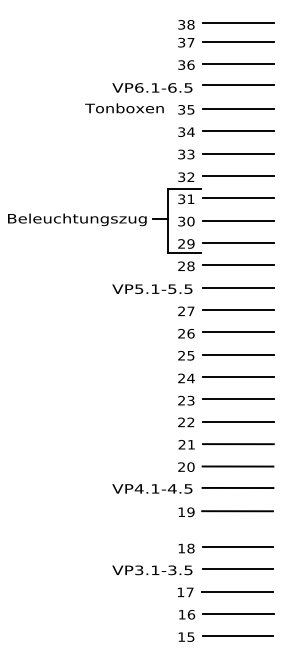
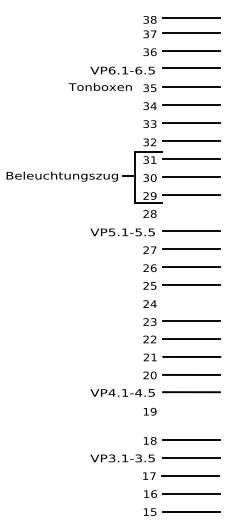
line: (238, 265) -> (191, 213), removed
line: (238, 377) -> (191, 303), removed
line: (236, 510) -> (190, 410), removed

